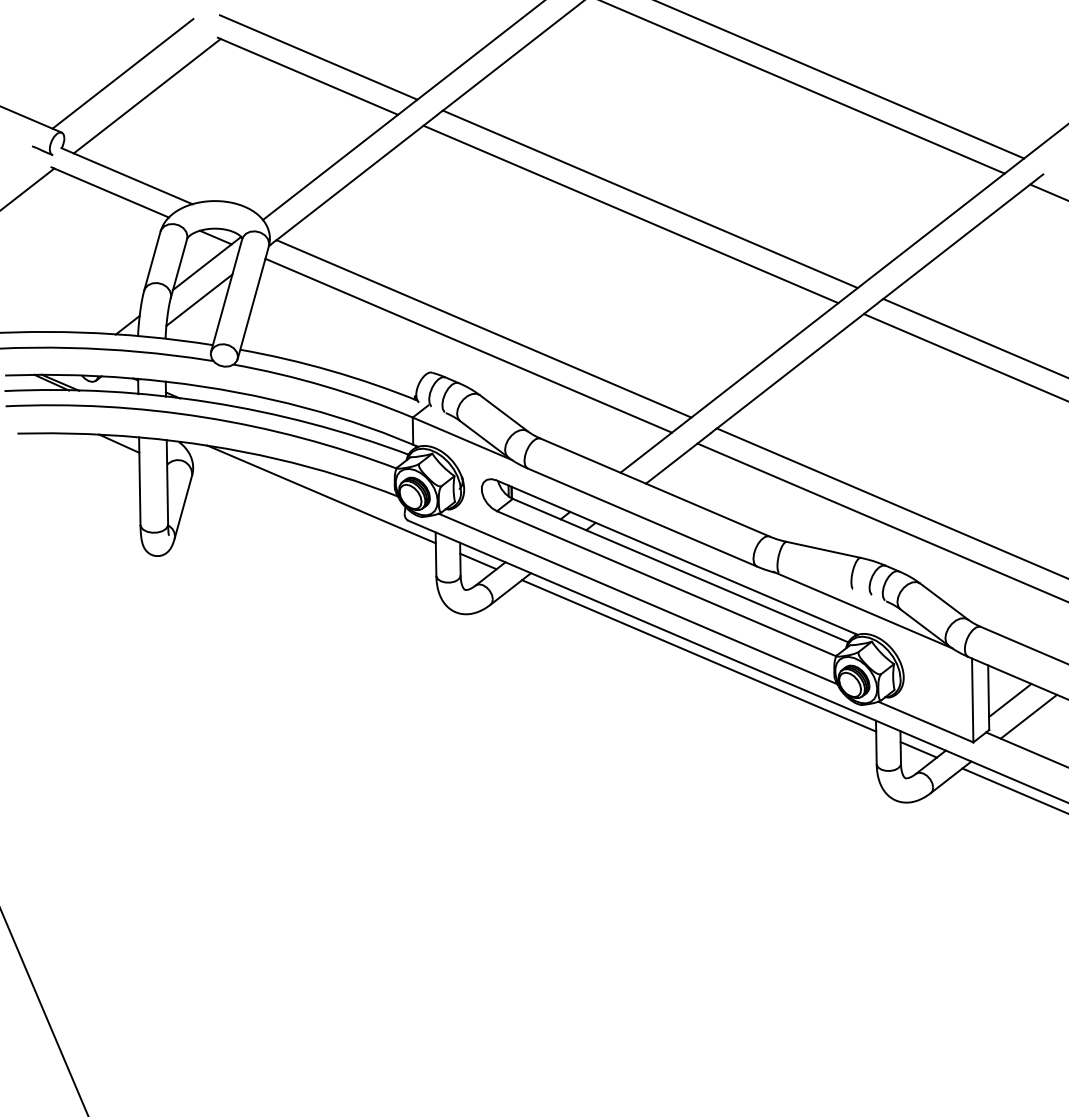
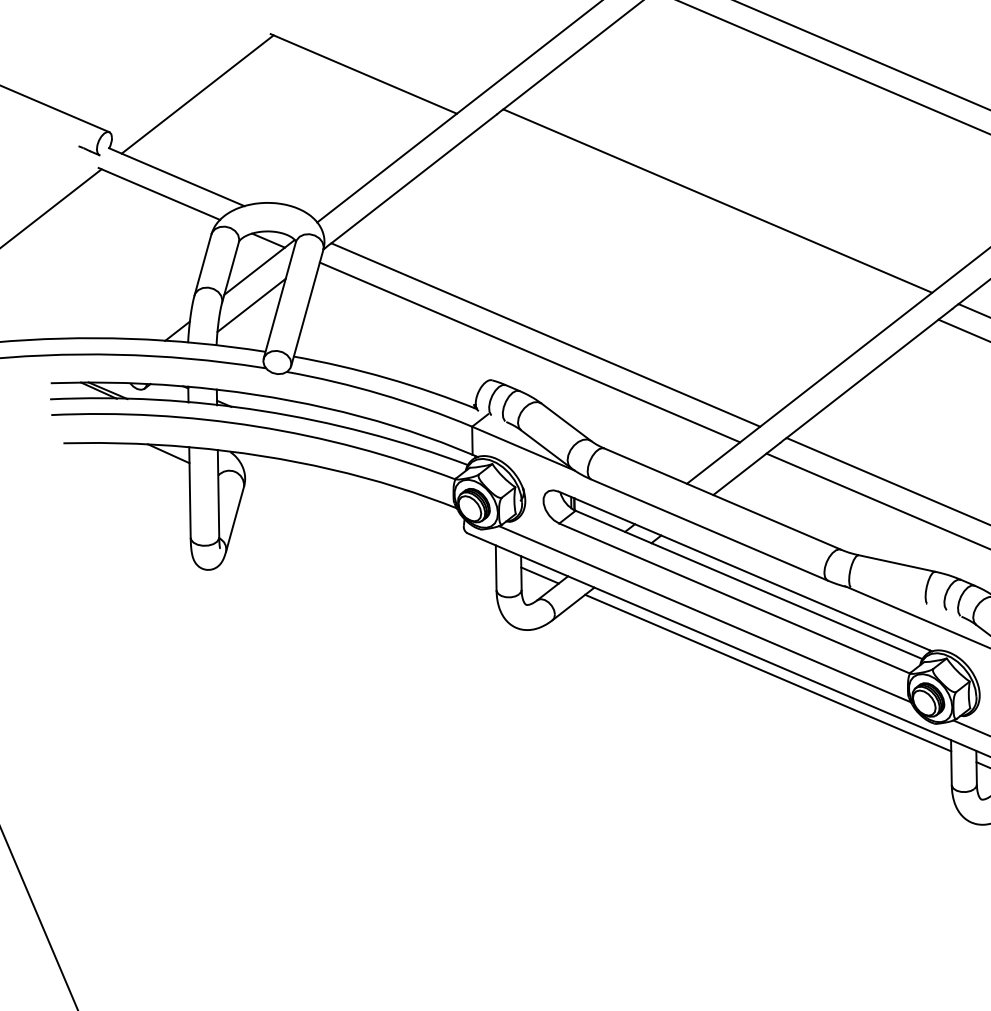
line: (318, 57) -> (374, 54), removed
line: (122, 73) -> (172, 71), removed
line: (630, 214) -> (697, 216), removed
line: (321, 494) -> (377, 506), removed

